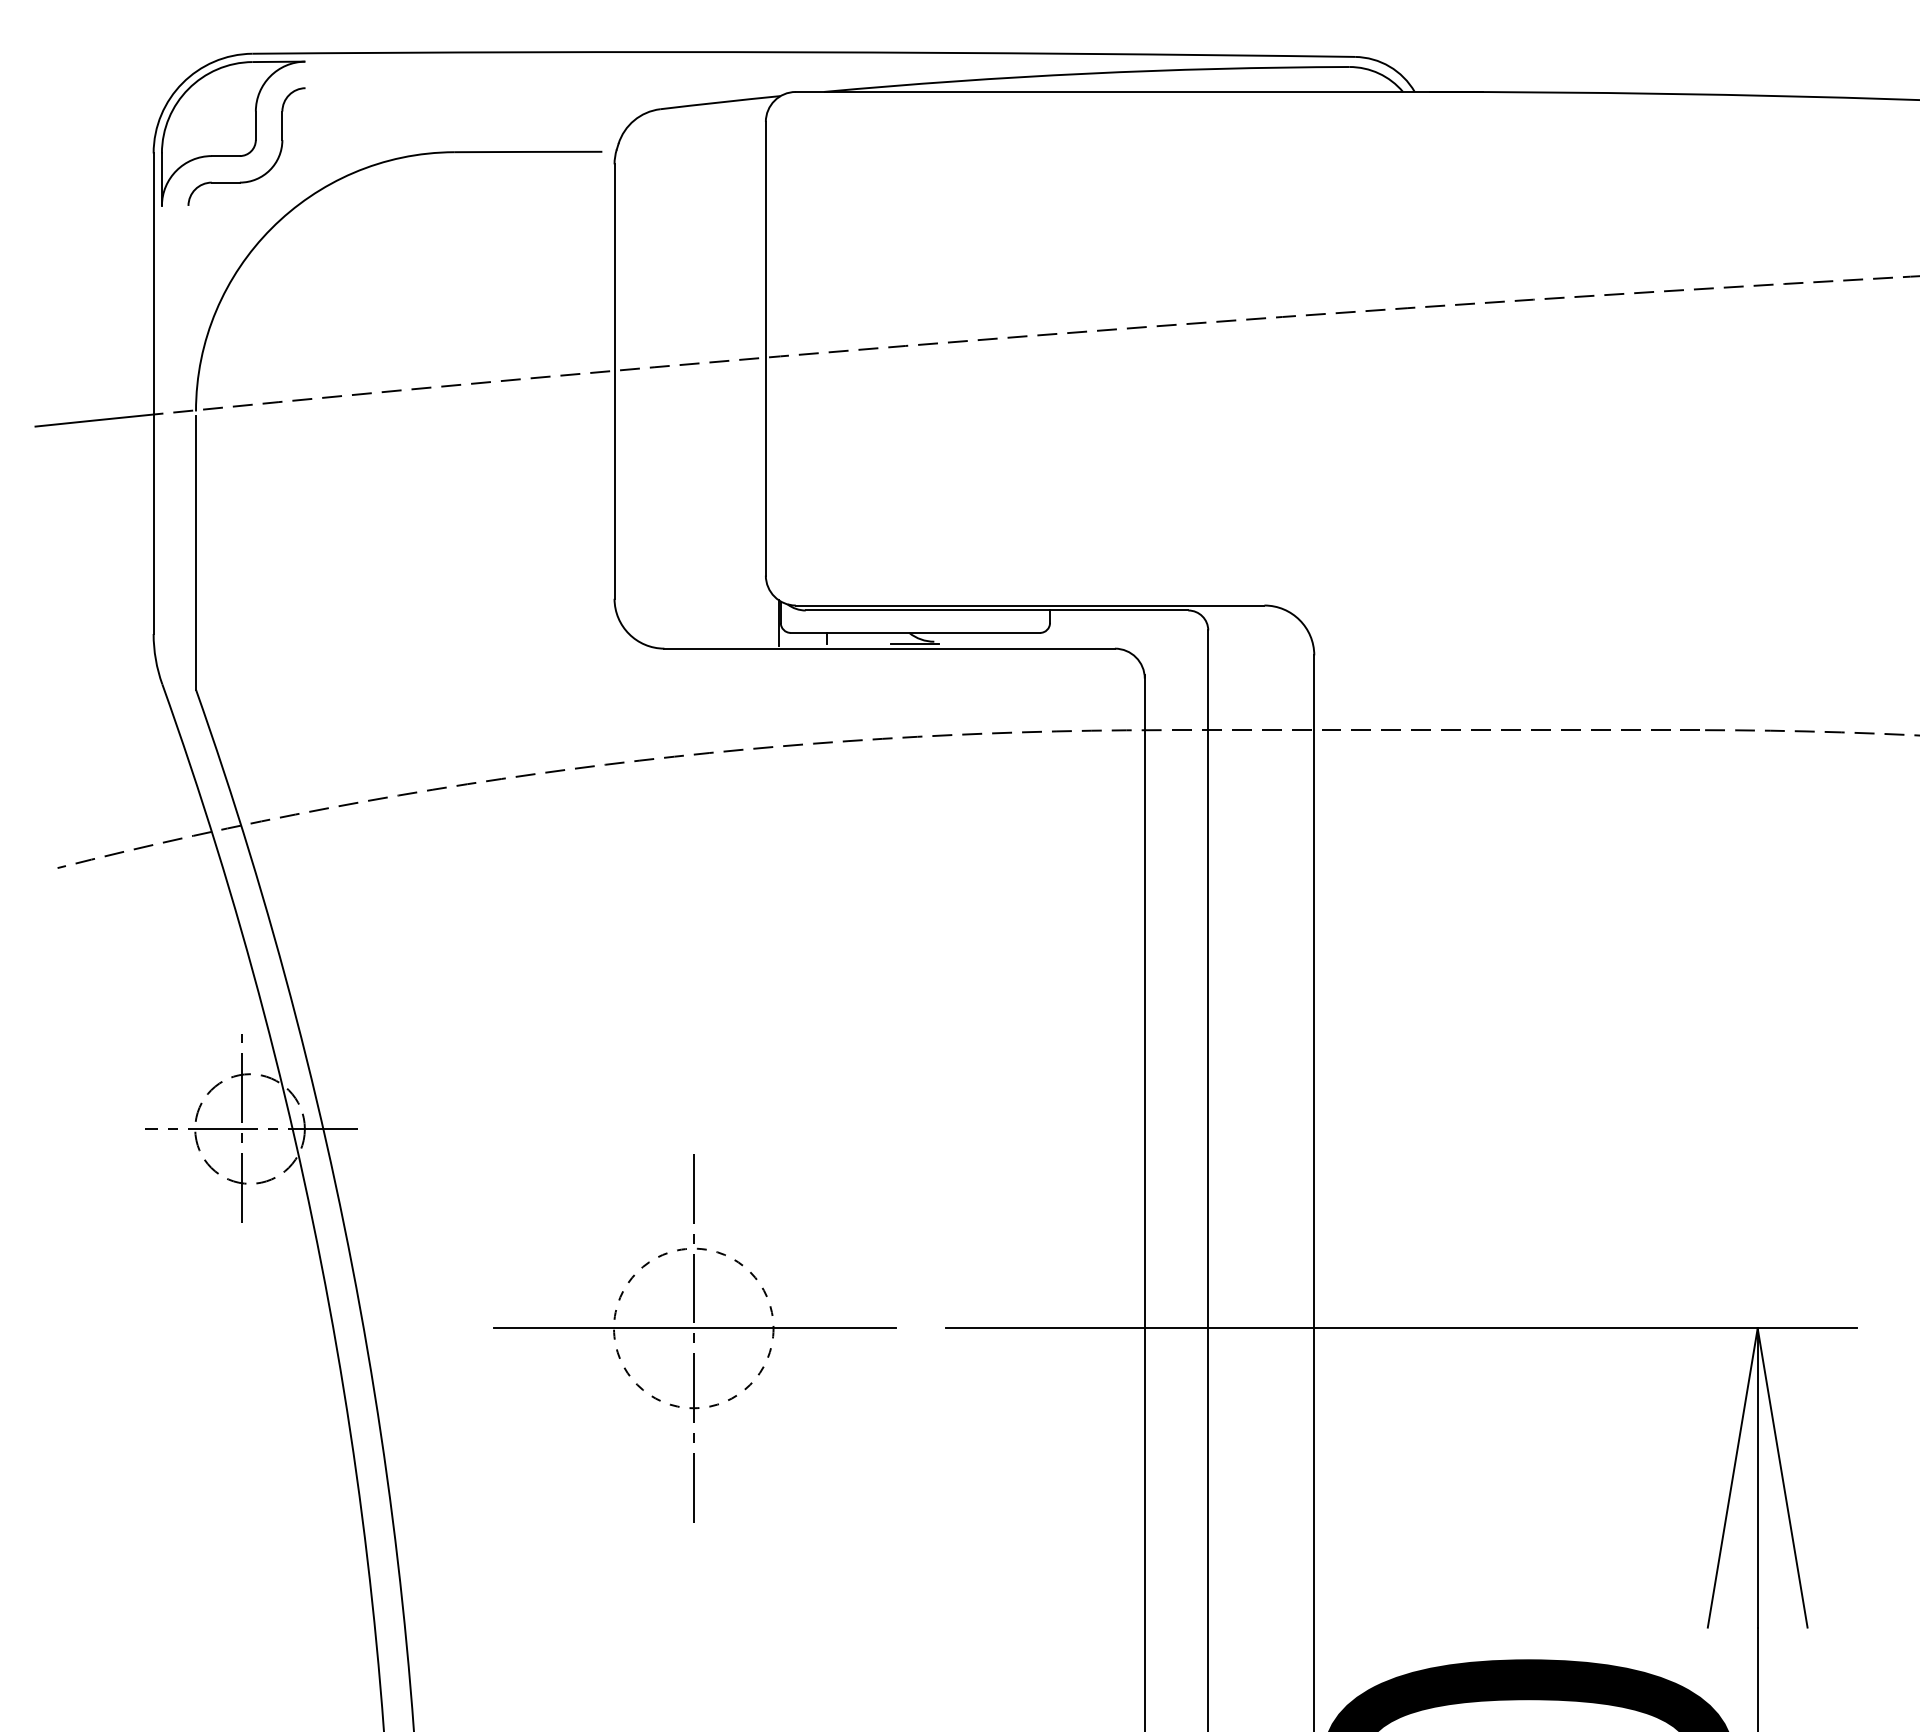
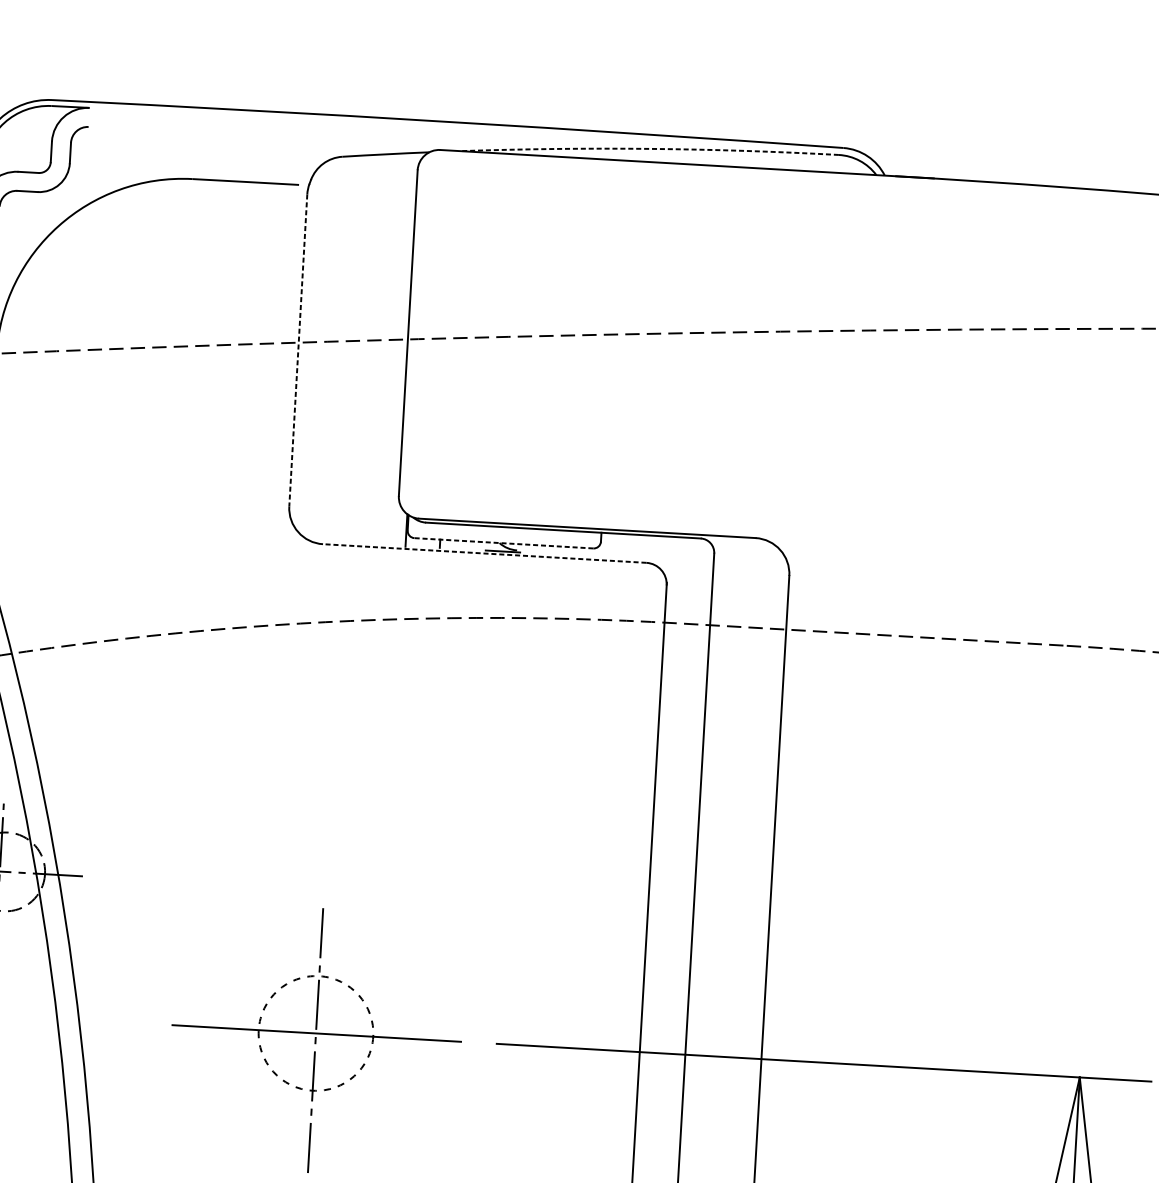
arc: (1086, 73) -> (649, 148), solid -> dashed
line: (614, 382) -> (298, 351), solid -> dashed
line: (915, 632) -> (503, 542), solid -> dashed
line: (889, 648) -> (484, 553), solid -> dashed

